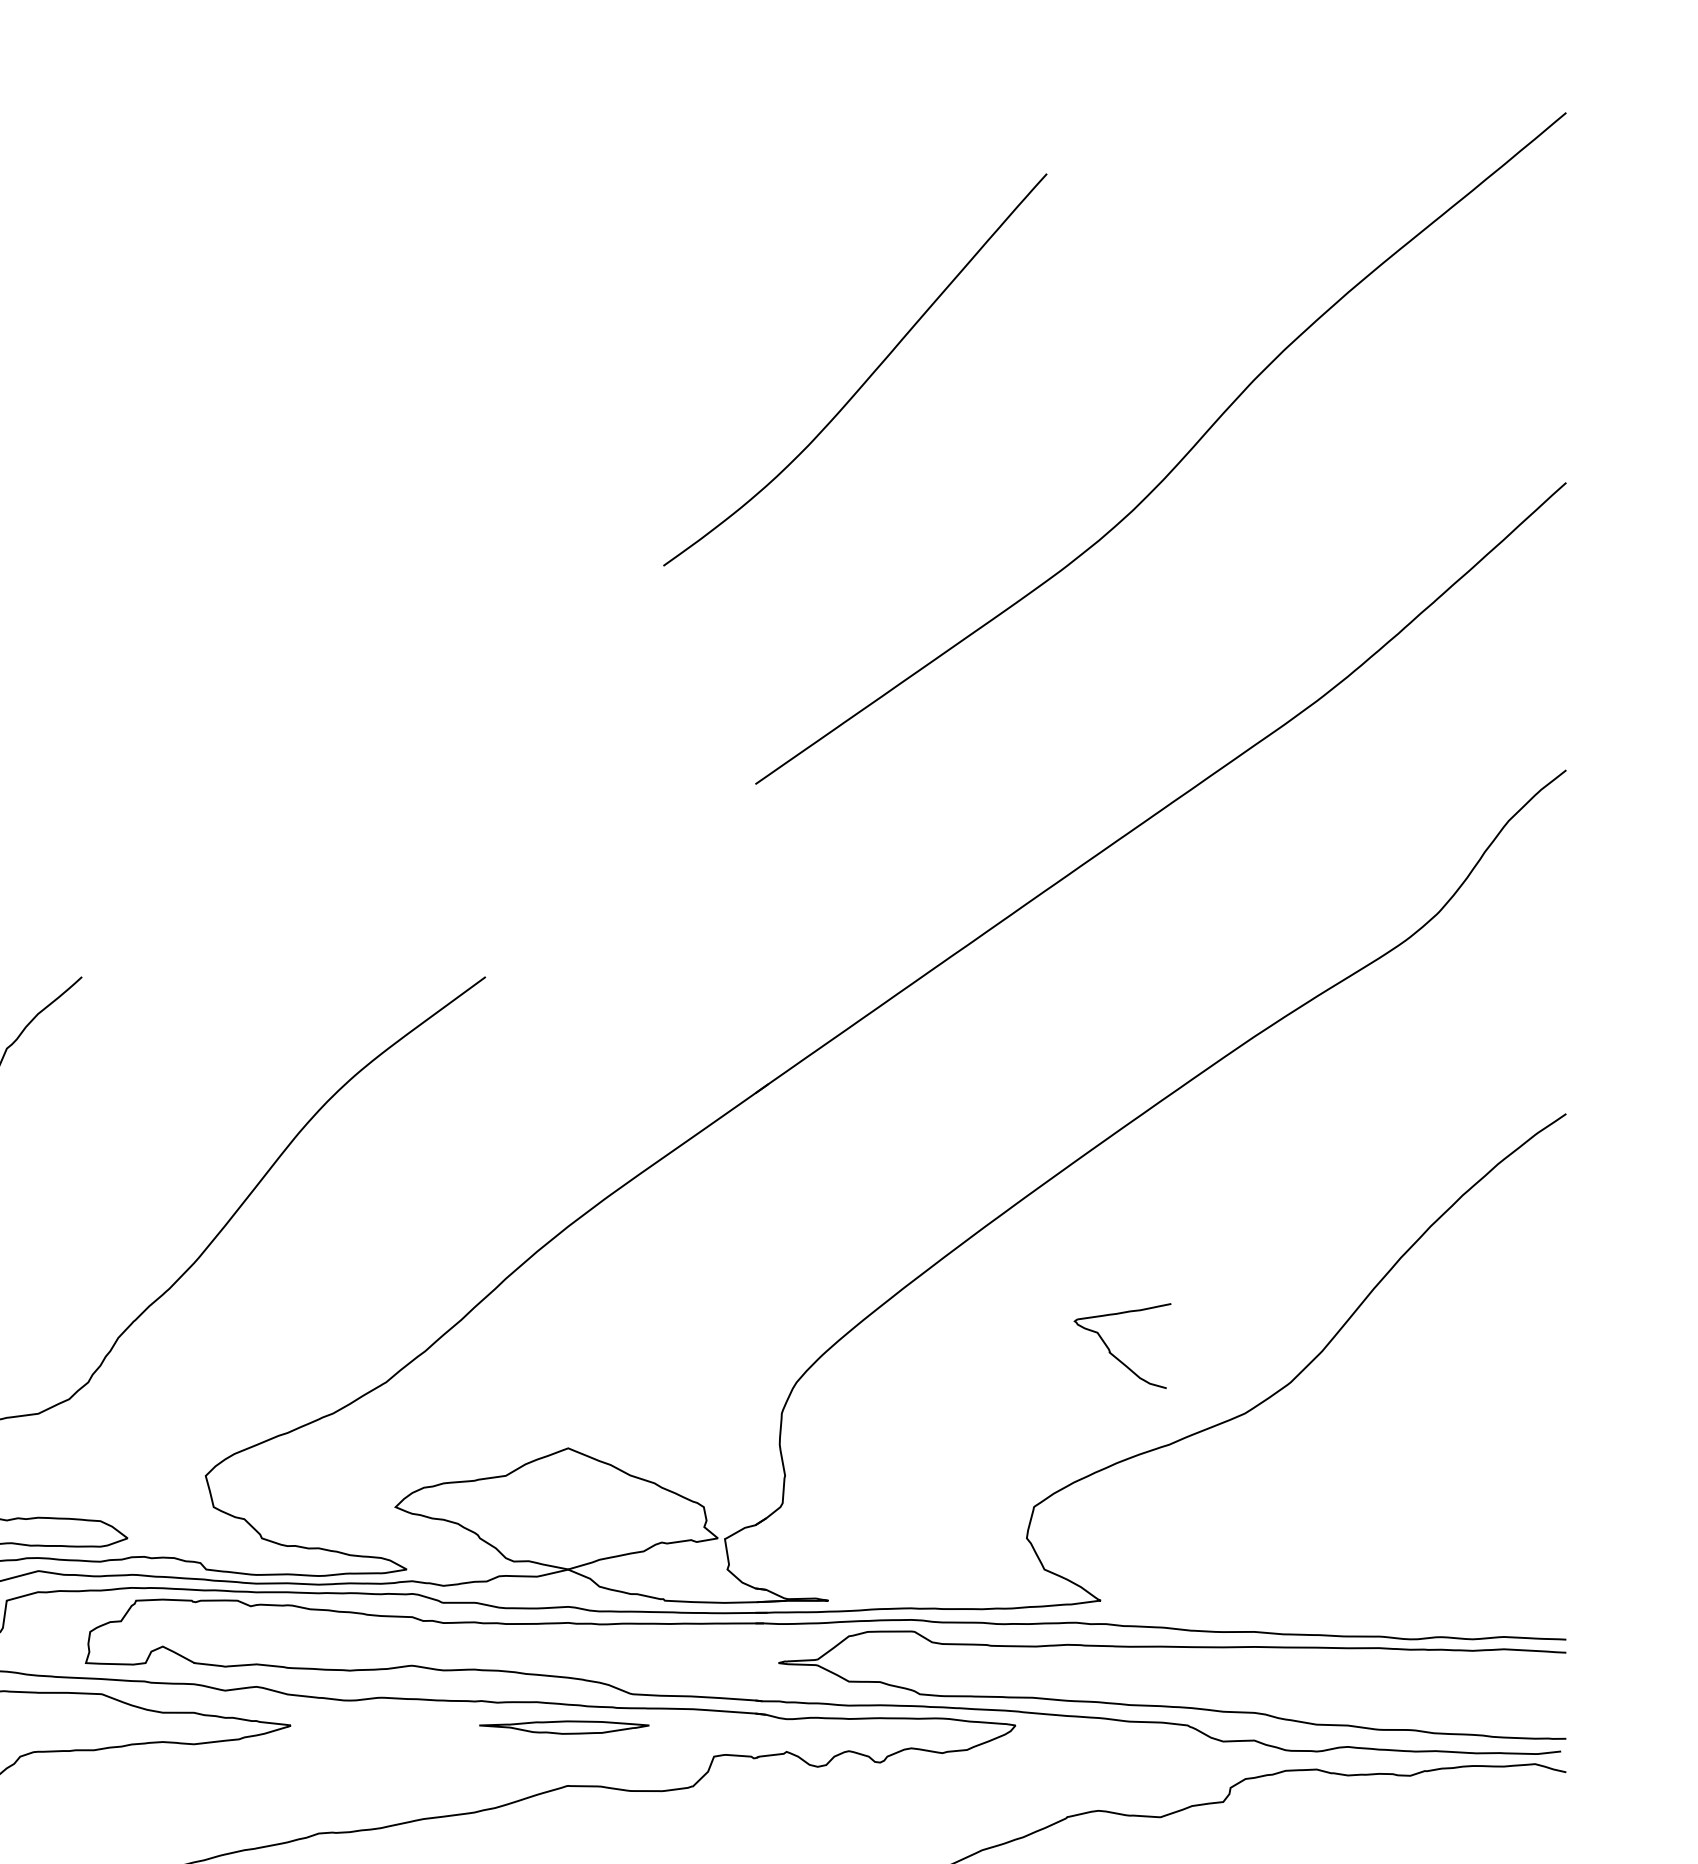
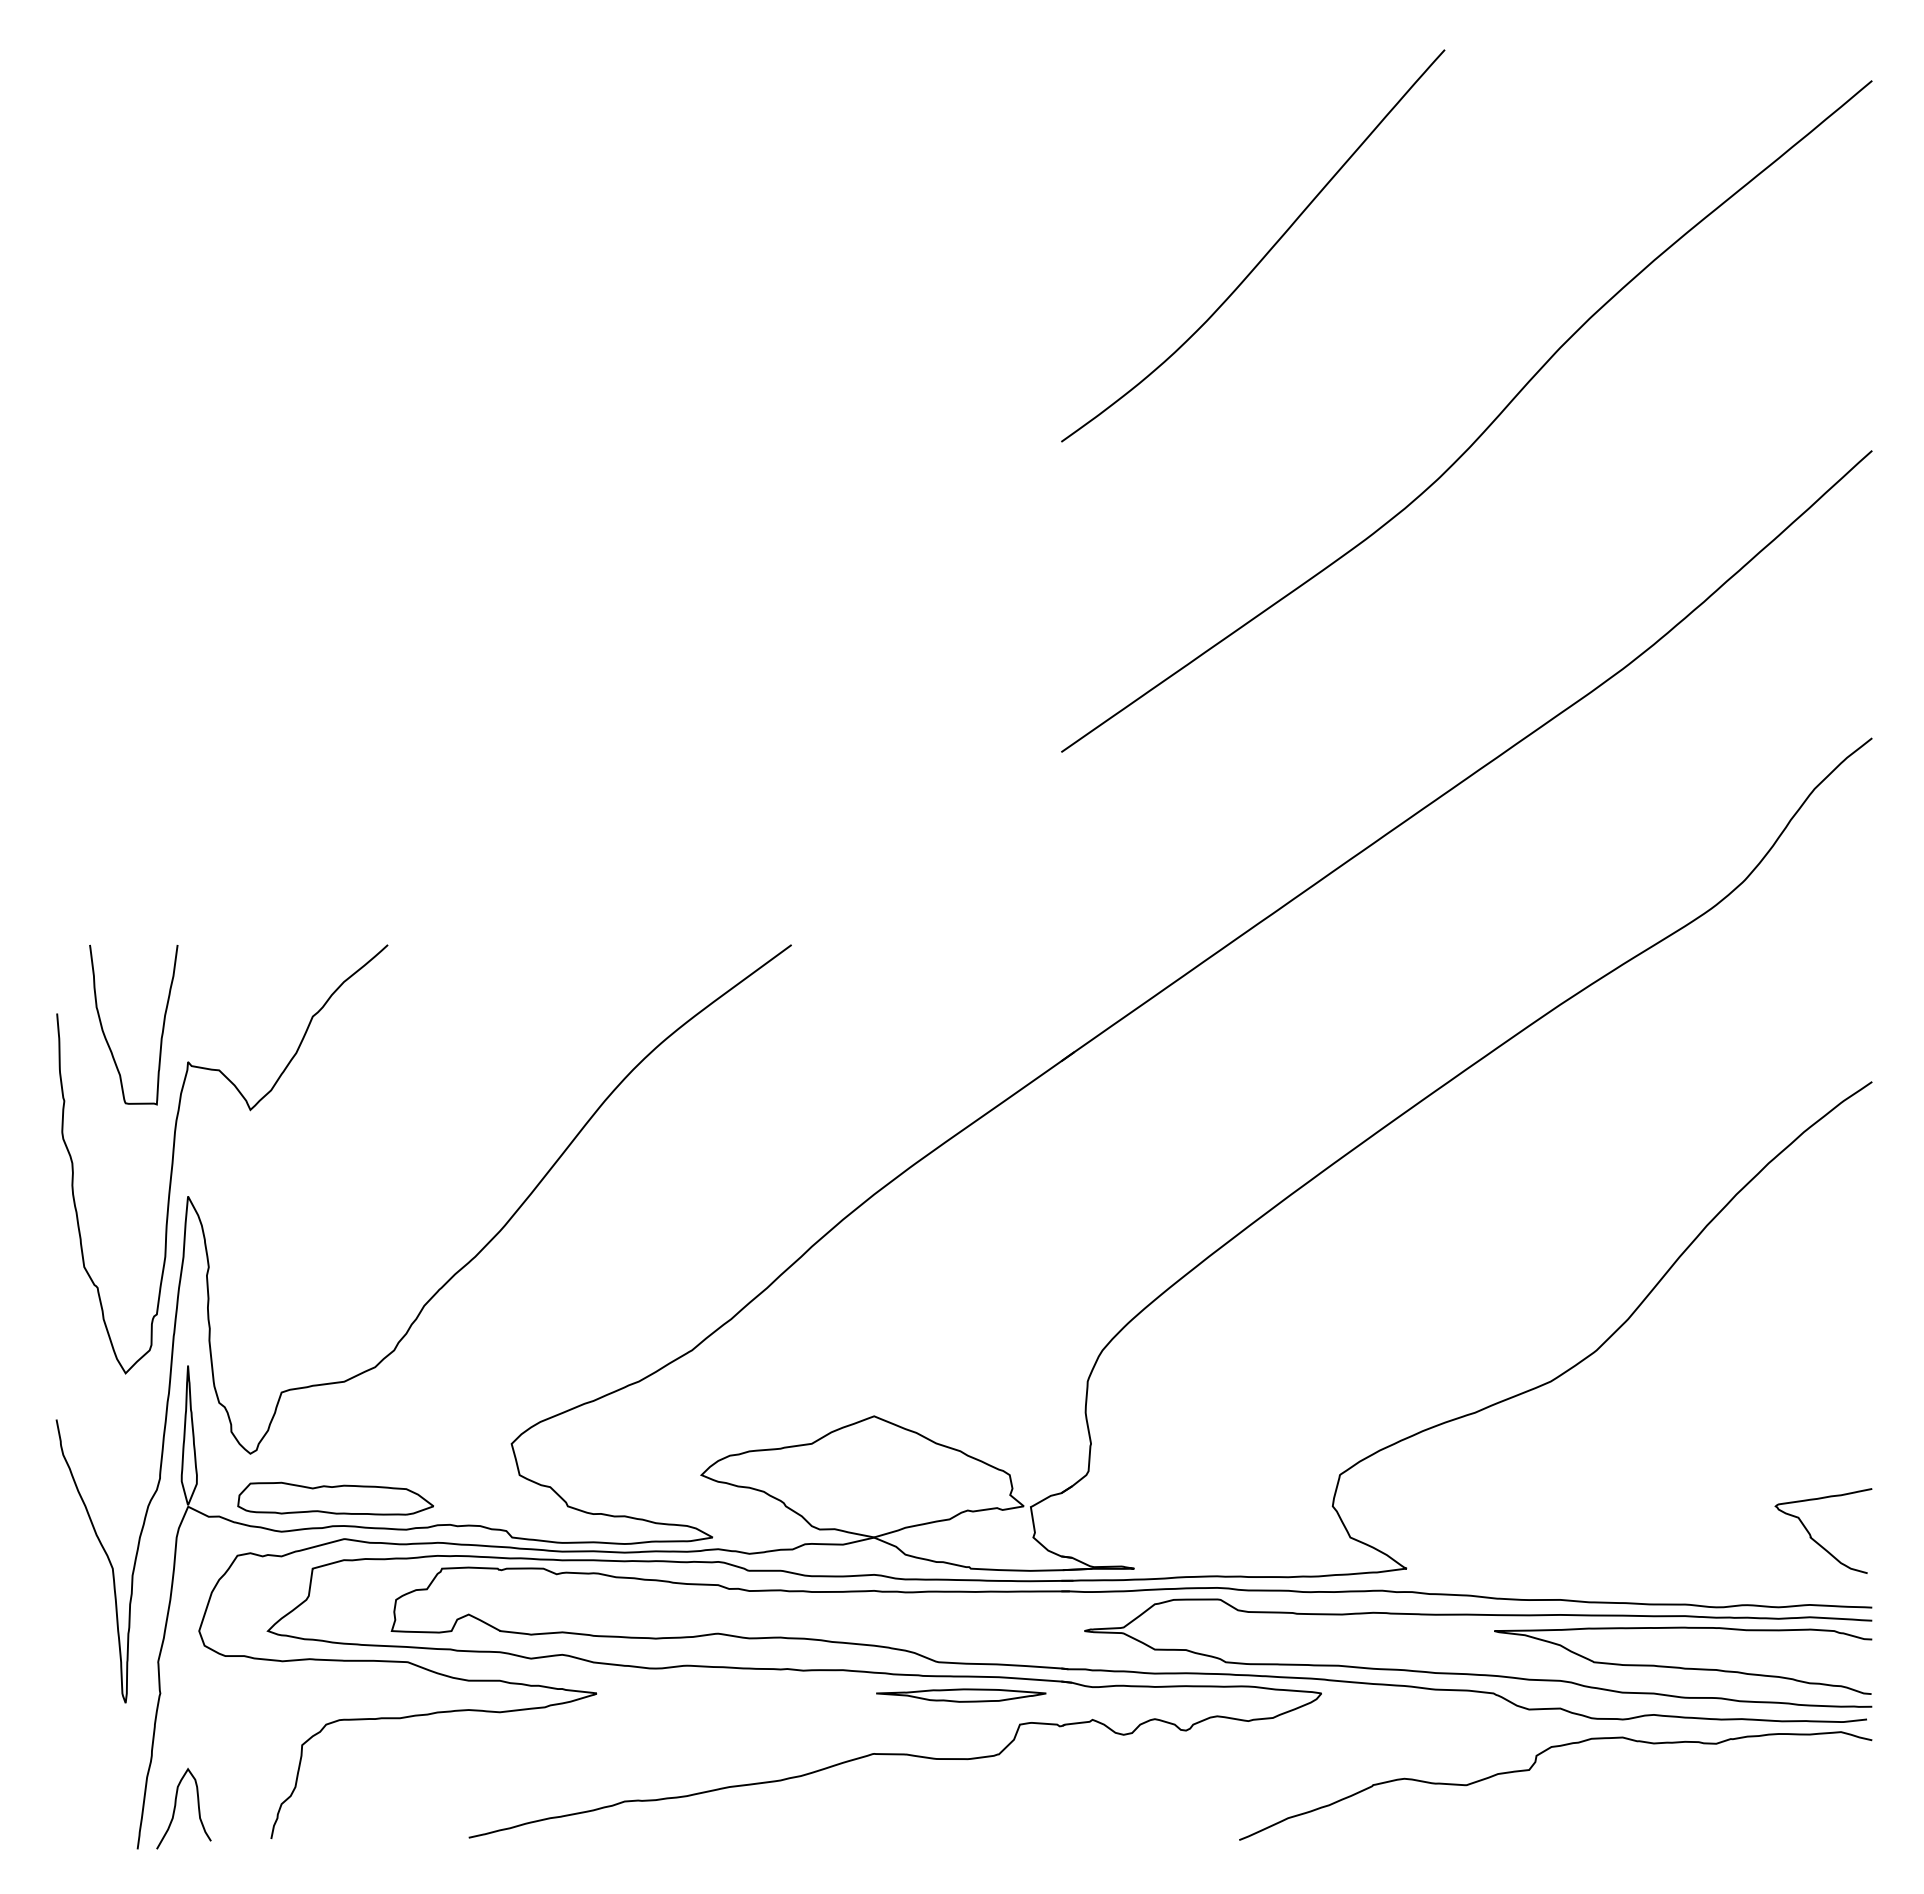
curve: (868, 376) -> (1266, 252), moved
curve: (1113, 1354) -> (1814, 1539), moved
curve: (1377, 1699) -> (1683, 1667), added
part: (564, 1727) -> (961, 1695), moved

